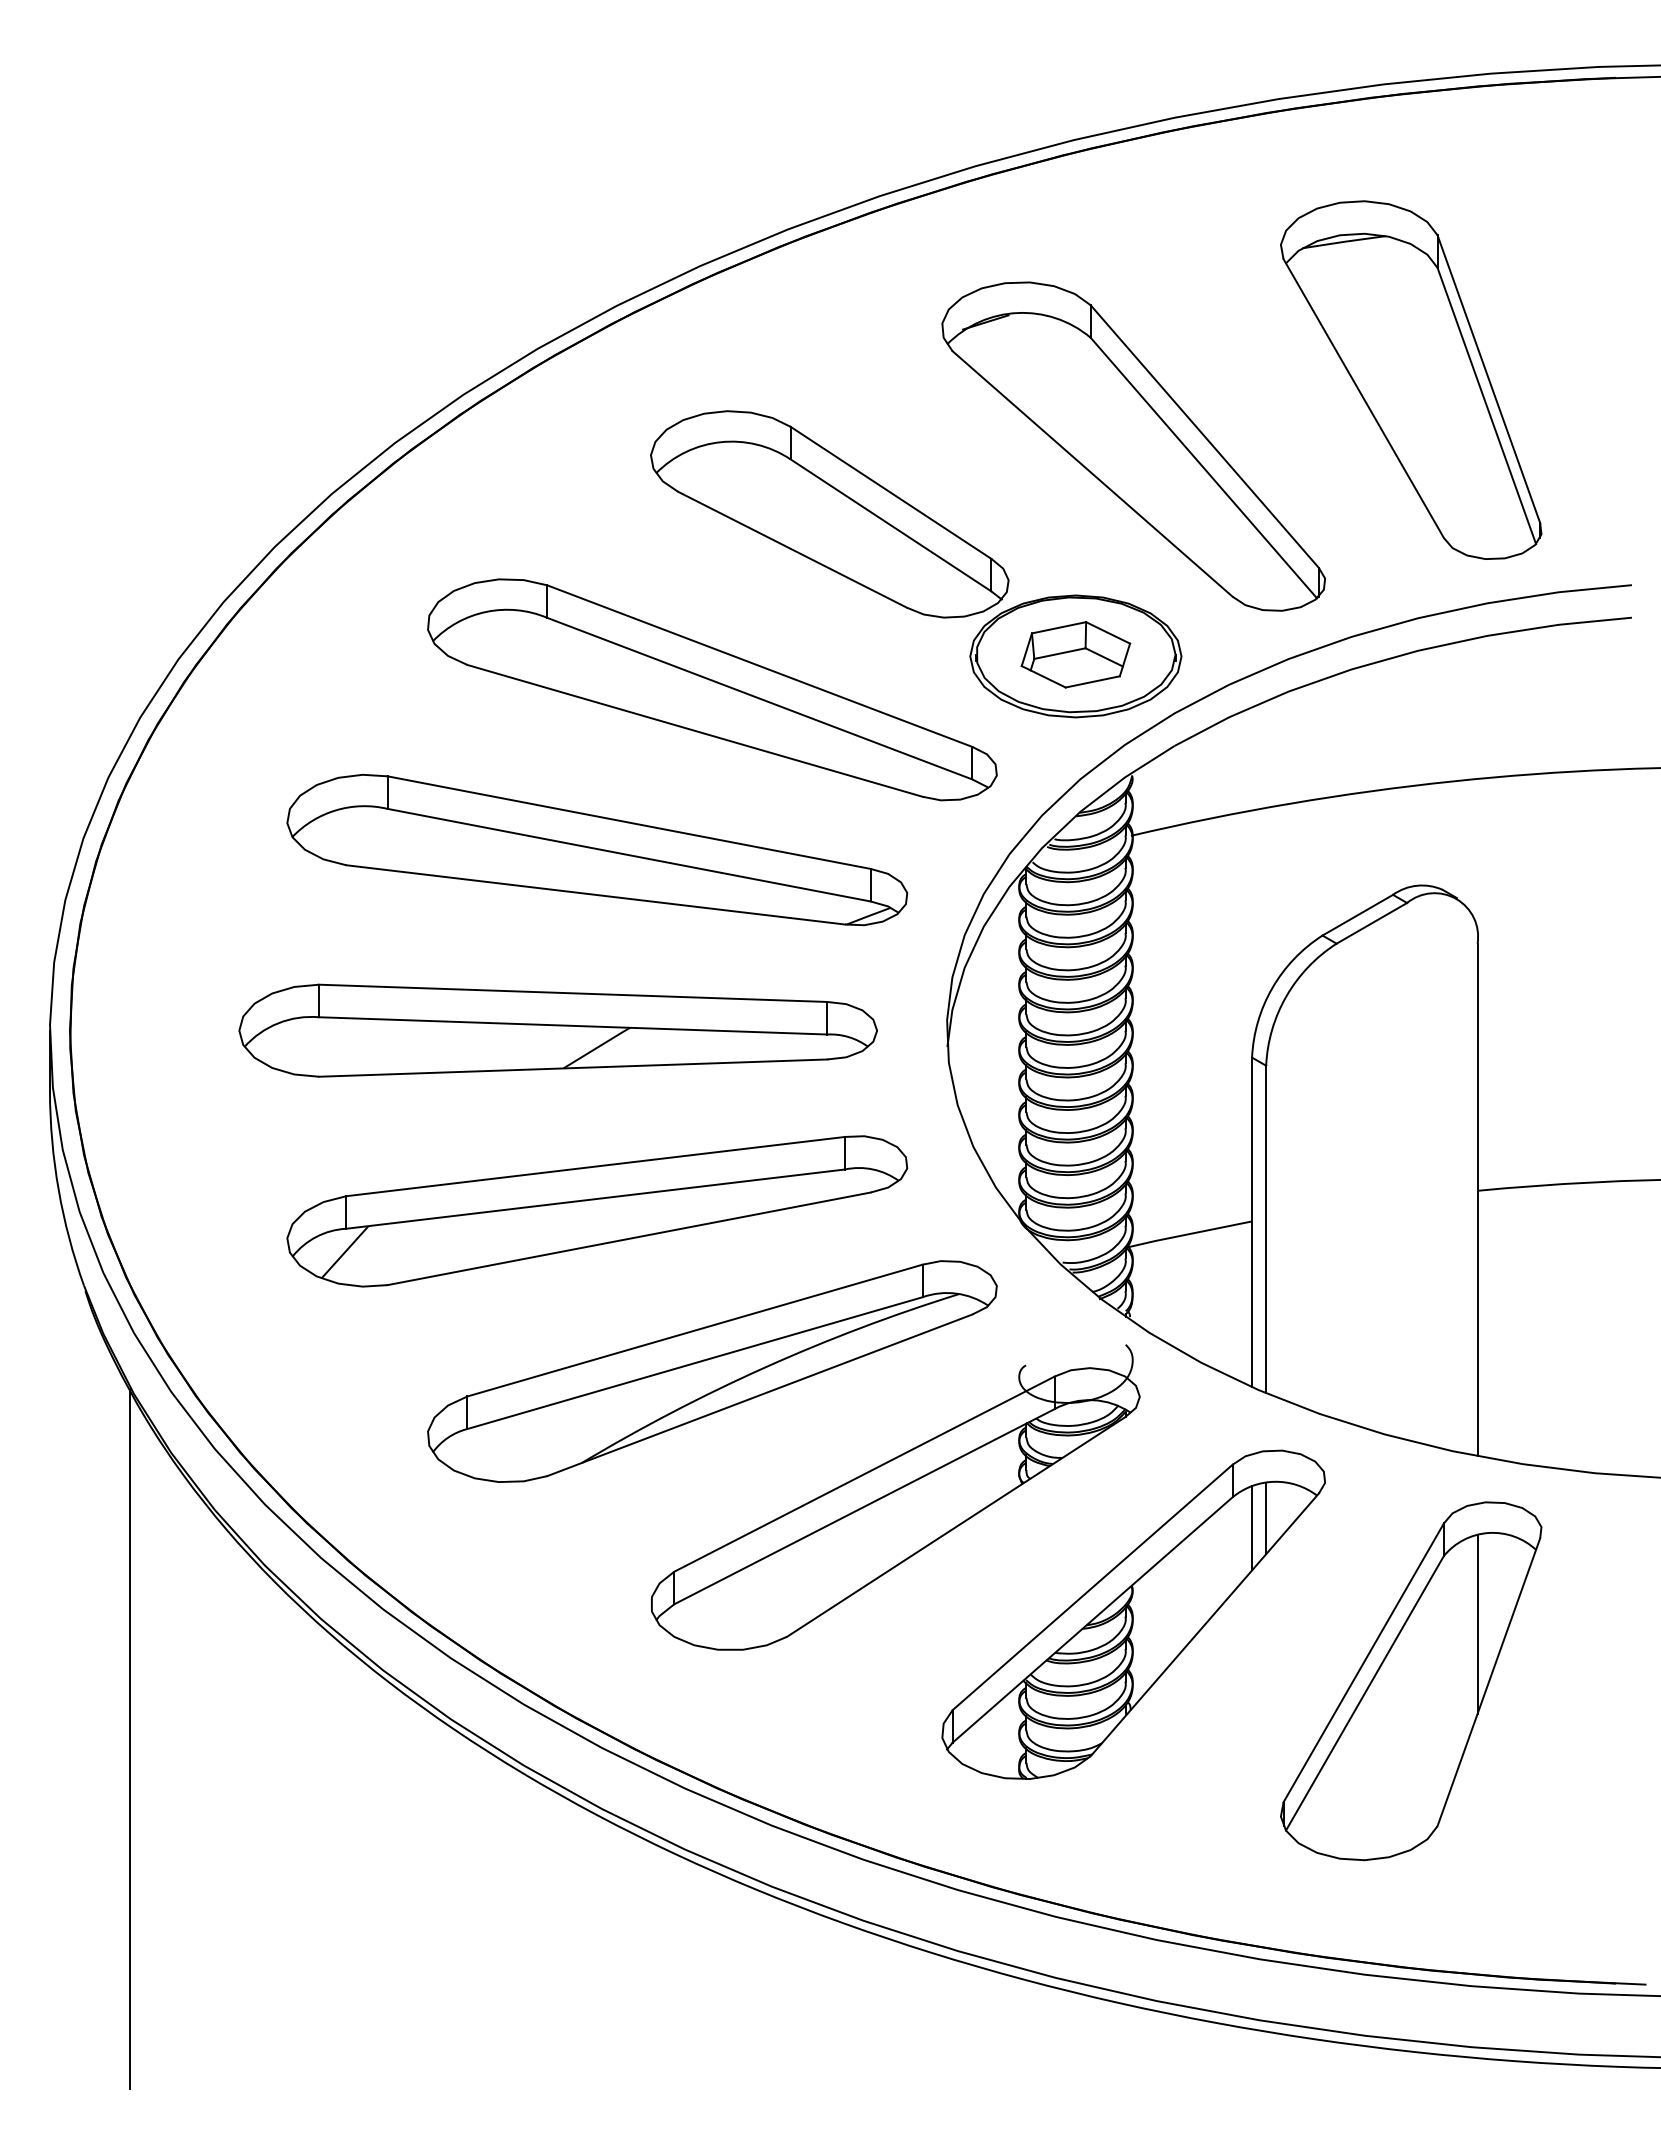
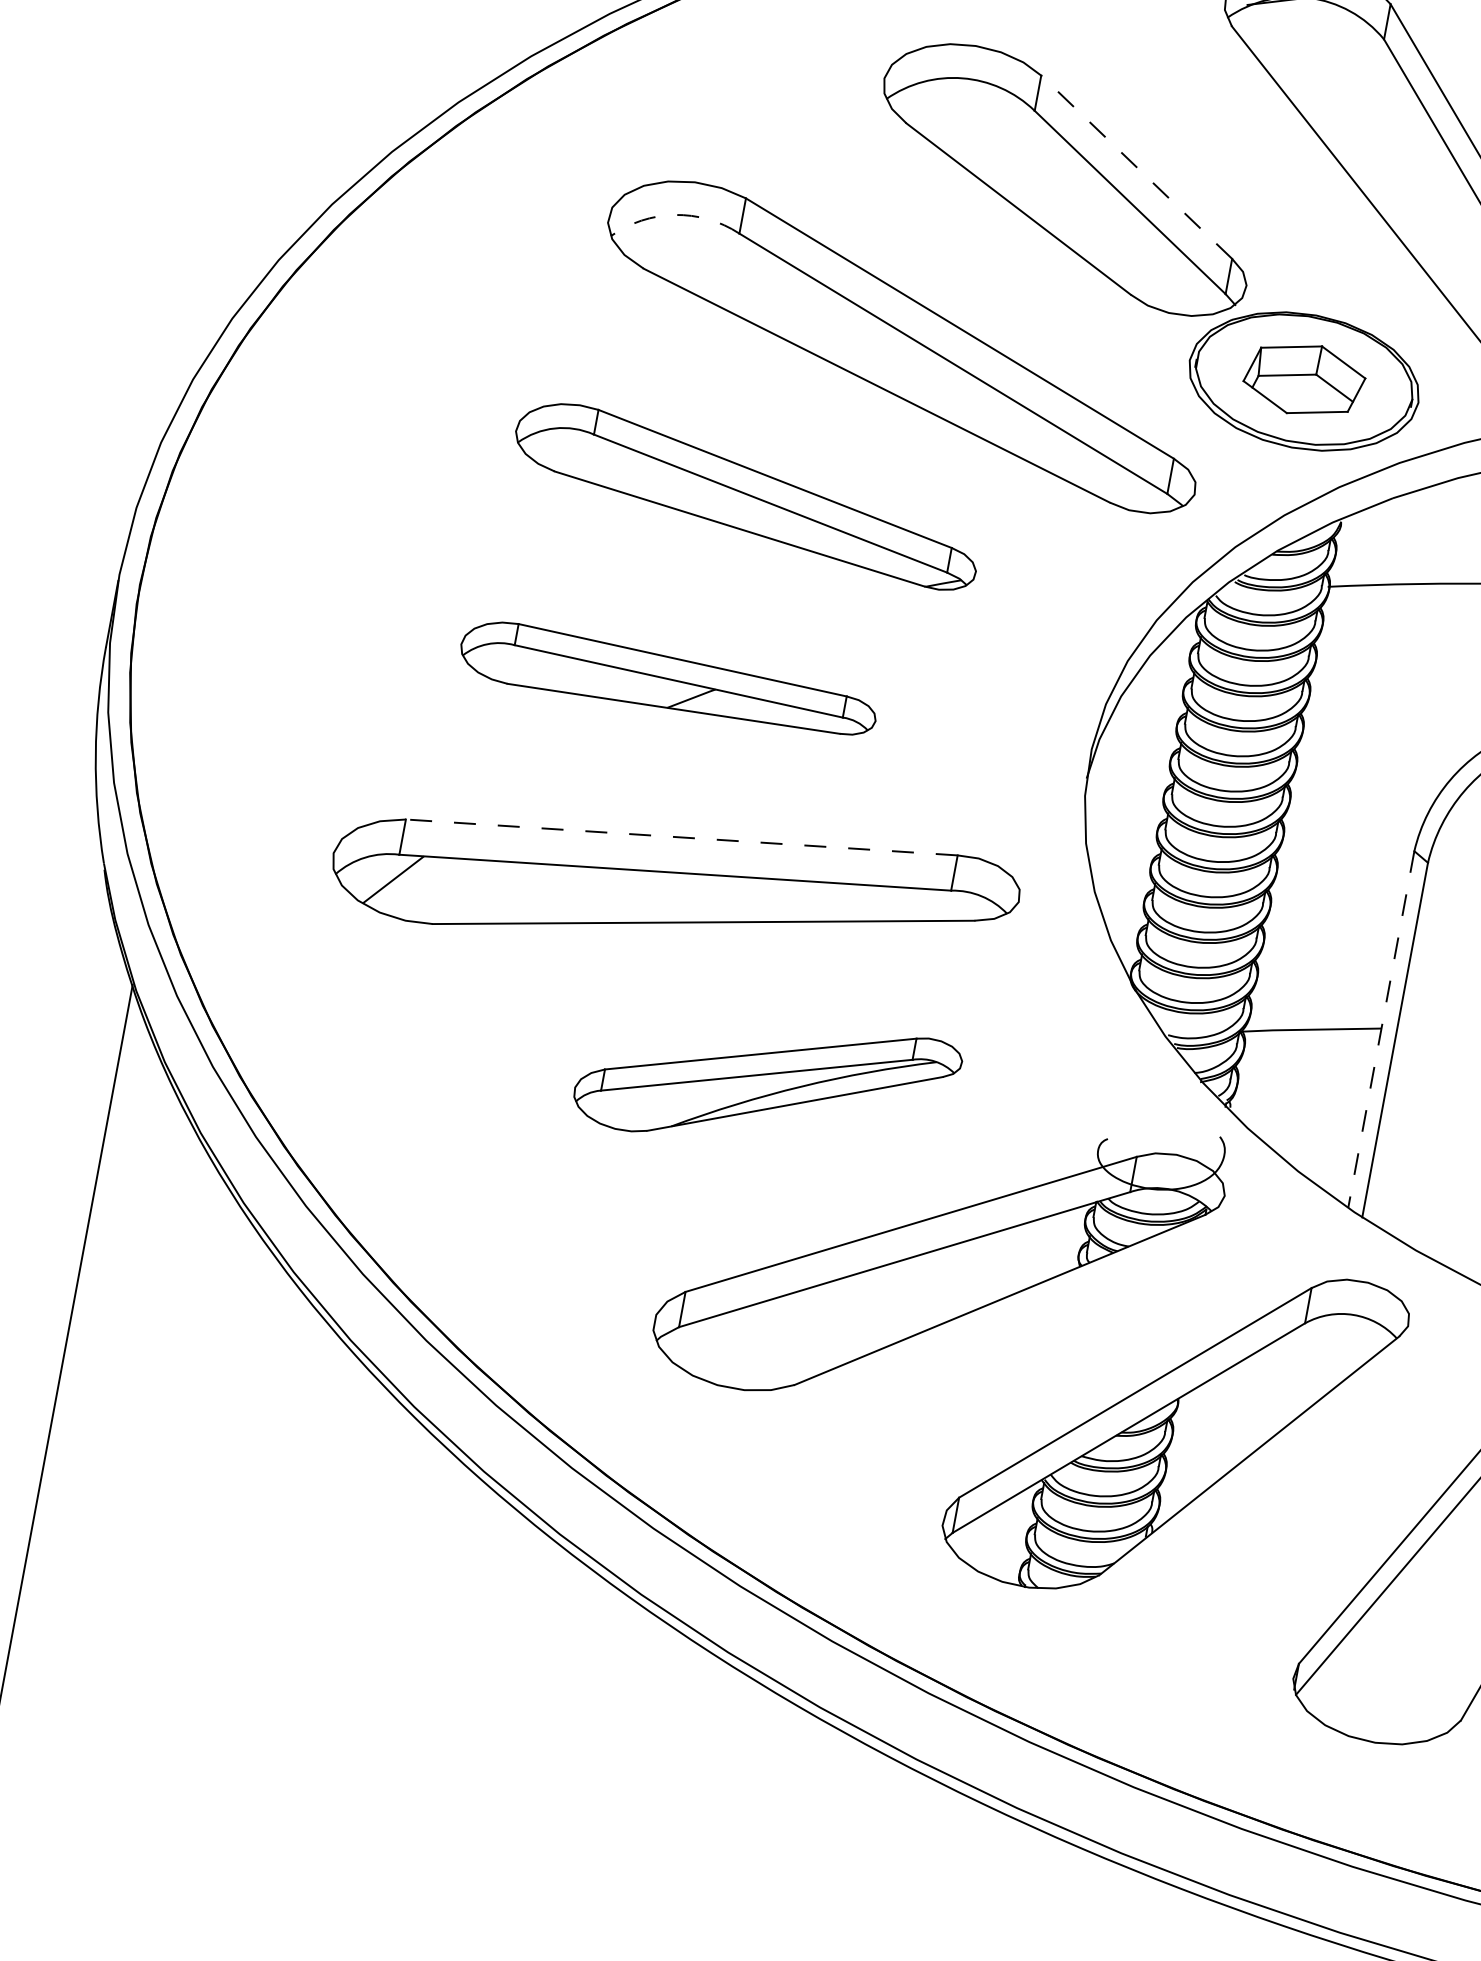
line: (890, 492) -> (1136, 166), solid -> dashed
arc: (486, 611) -> (675, 214), solid -> dashed
part: (597, 850) -> (747, 495), size x0.7
part: (557, 1030) -> (667, 682), size x0.6
line: (595, 1166) -> (681, 837), solid -> dashed
line: (1252, 1222) -> (1381, 1029), solid -> dashed
part: (712, 1371) -> (767, 1082), size x0.6
line: (1266, 1518) -> (1337, 1353), removed
line: (1252, 1528) -> (1320, 1361), removed

